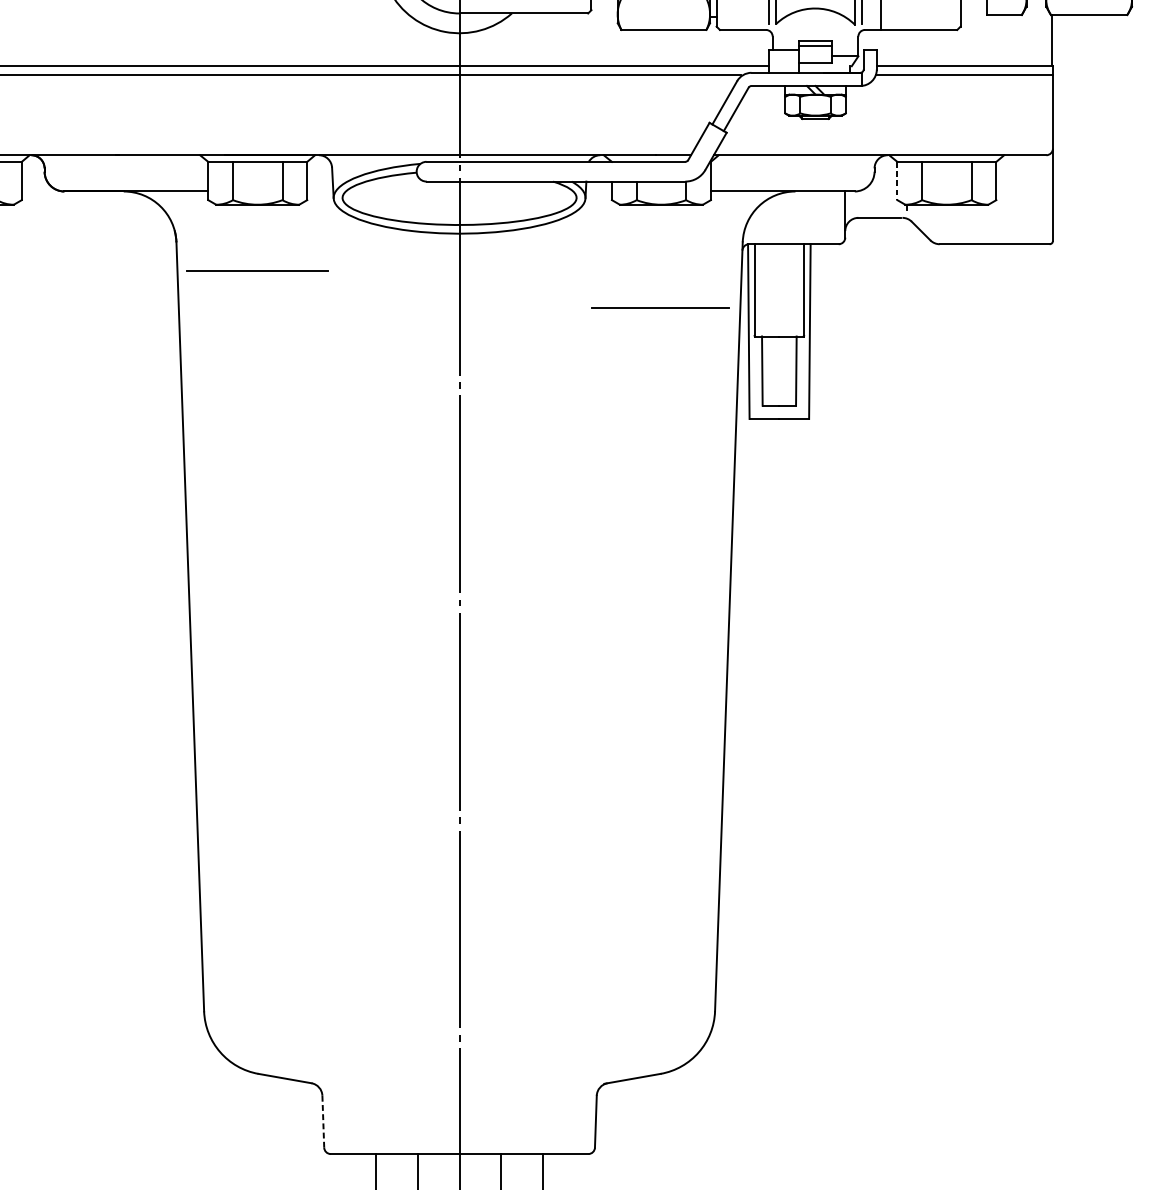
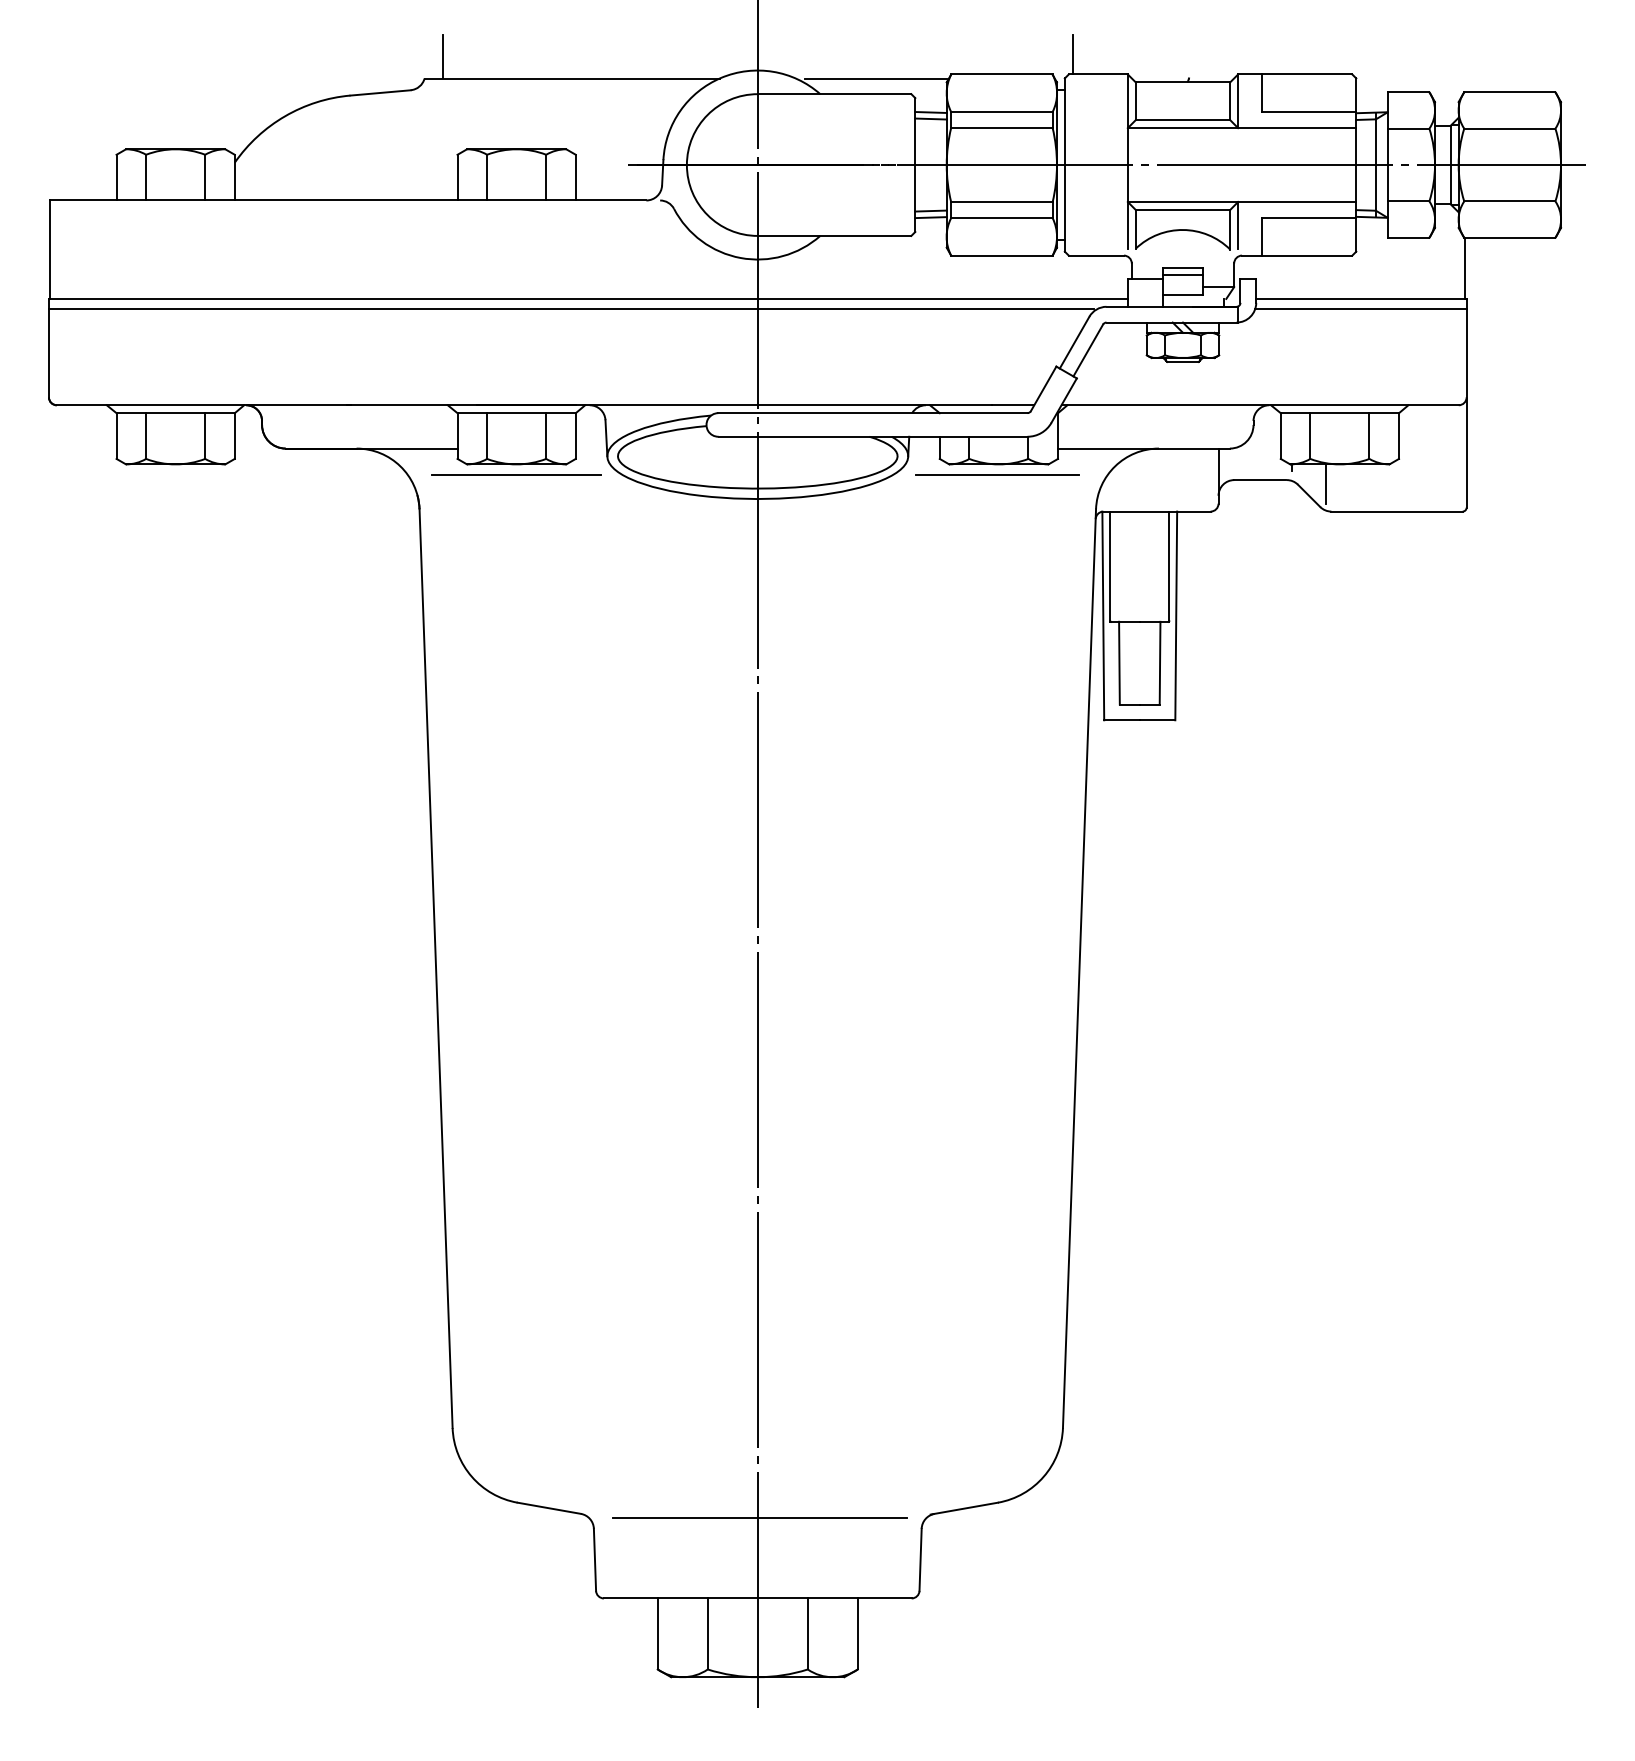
line: (897, 181) -> (1280, 436), dashed -> solid
line: (935, 220) -> (1326, 483), added
line: (257, 270) -> (516, 474), moved
line: (660, 307) -> (997, 474), moved
line: (461, 1087) -> (759, 1518), added
line: (322, 1121) -> (594, 1559), dashed -> solid

